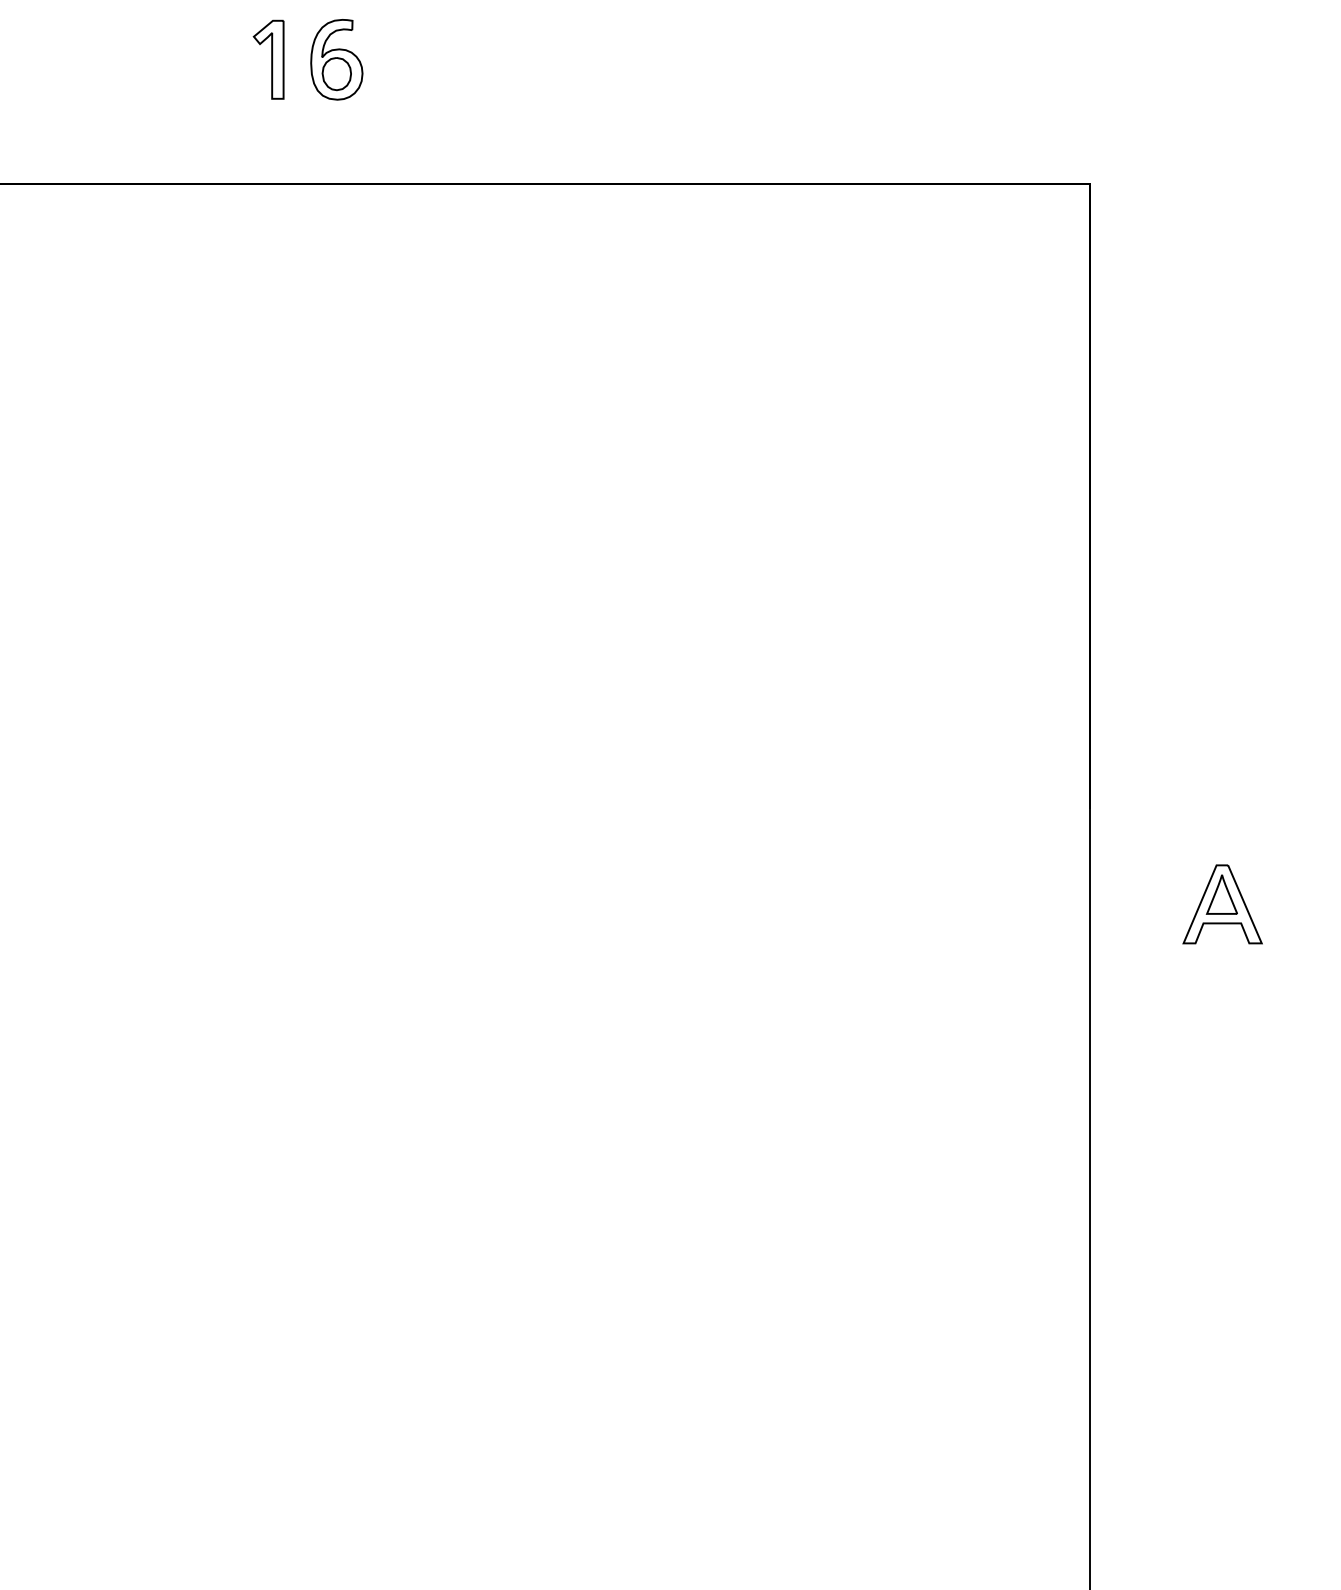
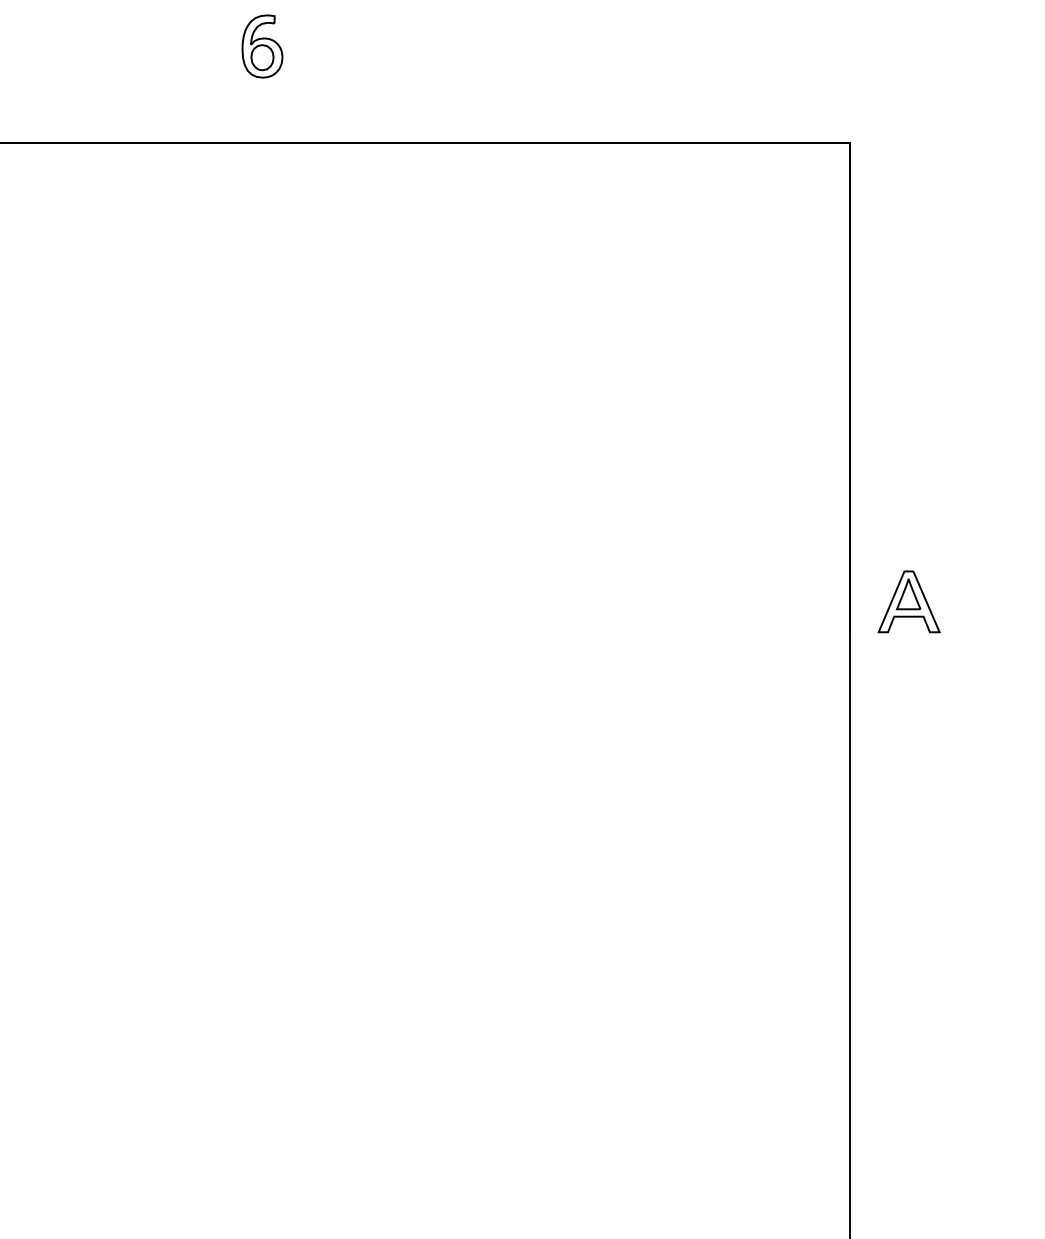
part: (268, 59) -> (209, 46), removed
part: (1222, 904) -> (909, 601), moved

